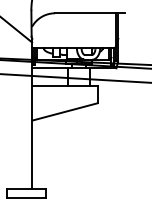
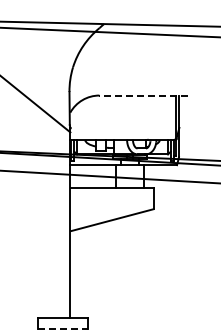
line: (89, 13) -> (143, 95), solid -> dashed
line: (25, 197) -> (62, 328), solid -> dashed

